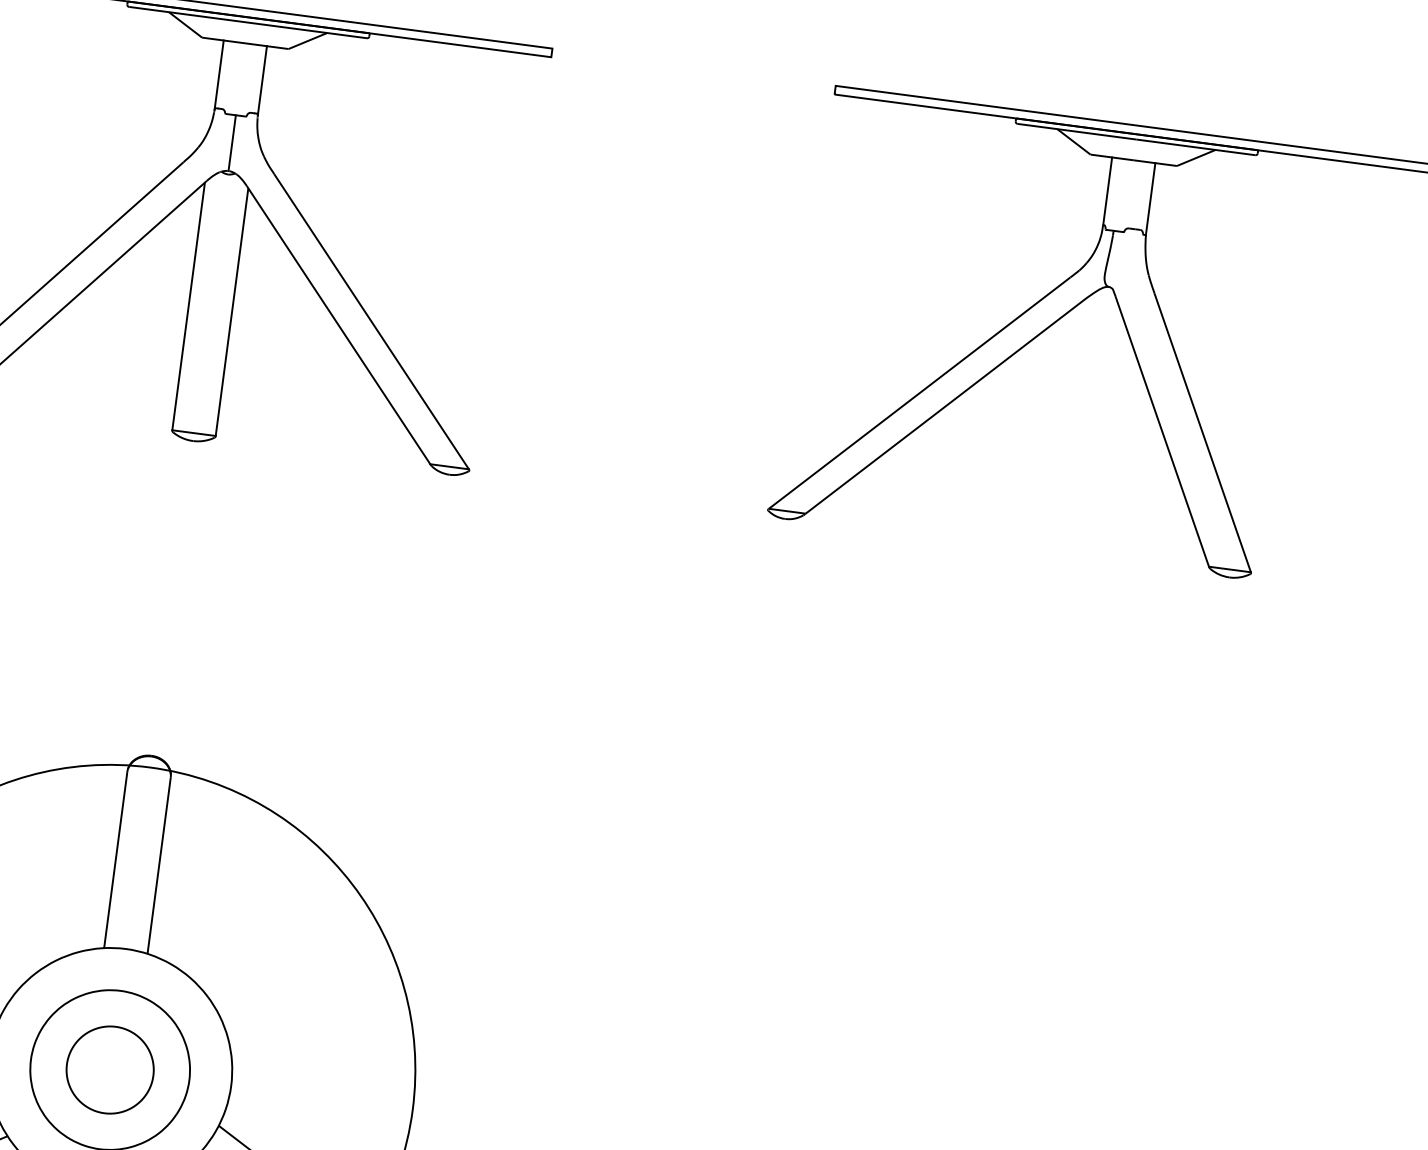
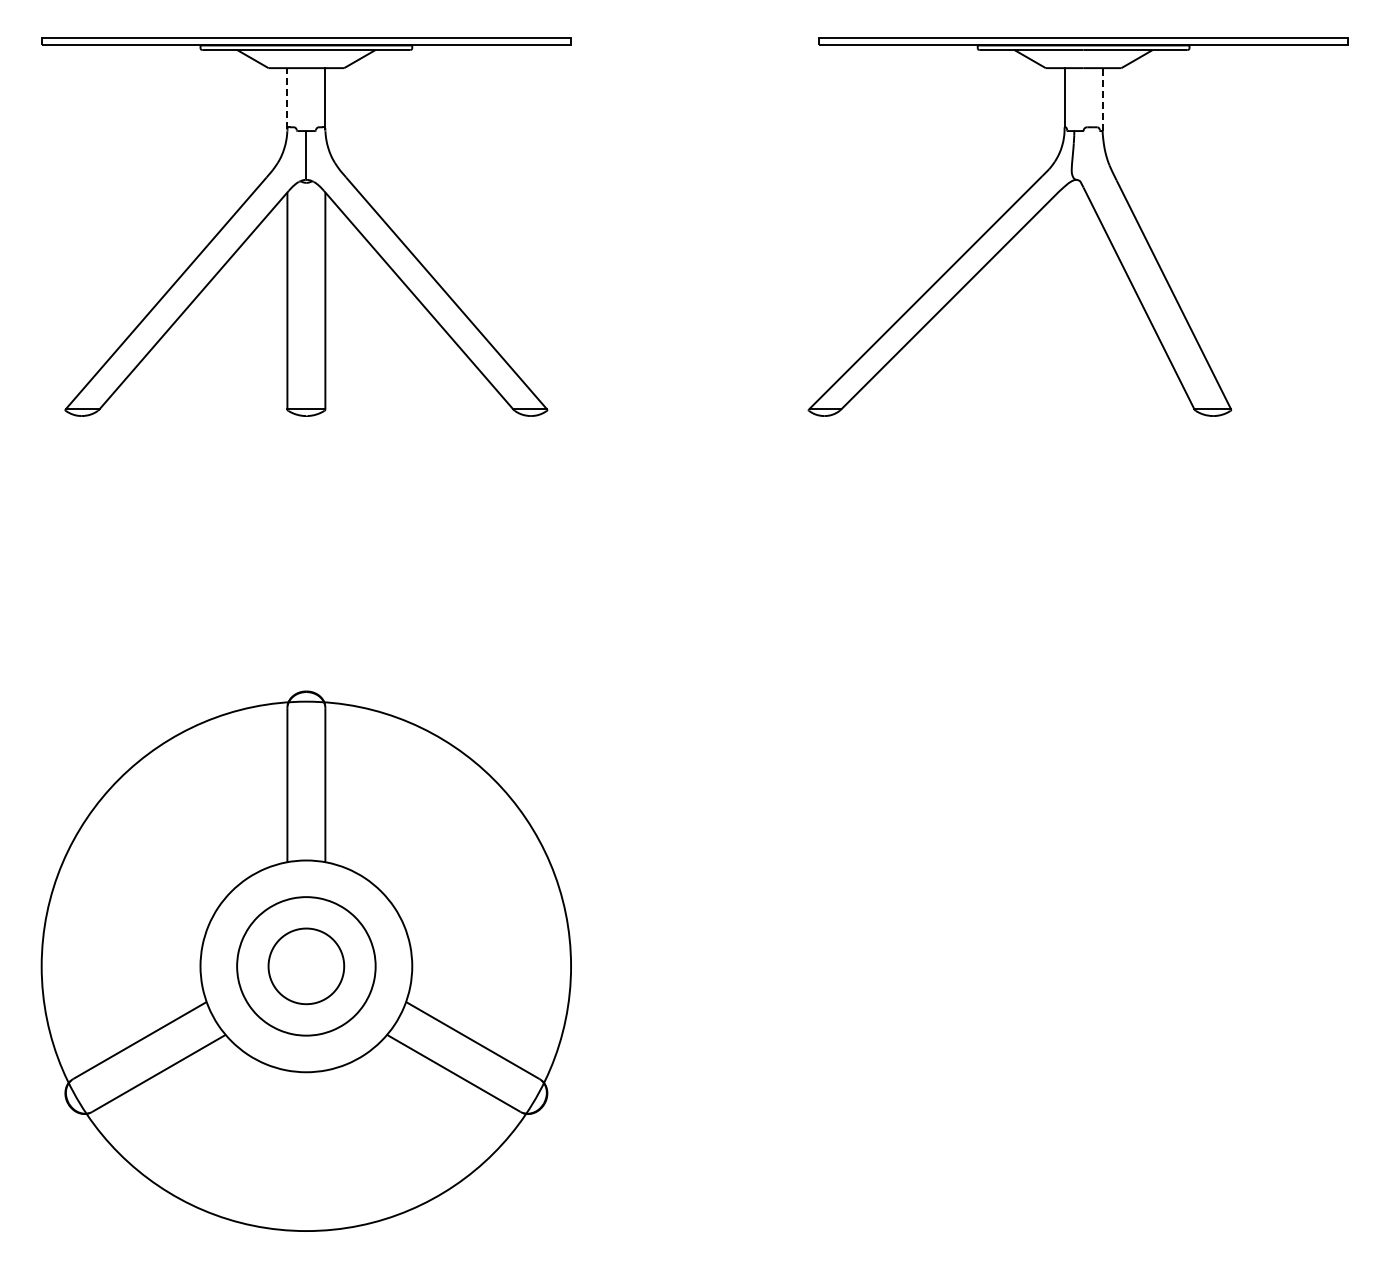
line: (219, 74) -> (287, 97), solid -> dashed
line: (1150, 198) -> (1102, 99), solid -> dashed

